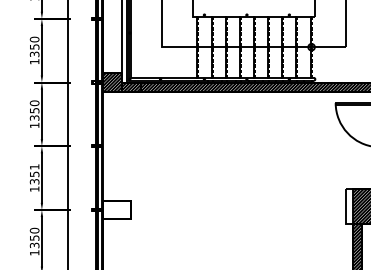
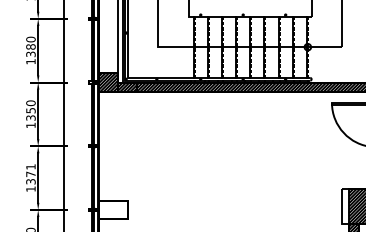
text: (34, 46) -> (30, 46), 1350 -> 1380
text: (34, 174) -> (30, 174), 1351 -> 1371

